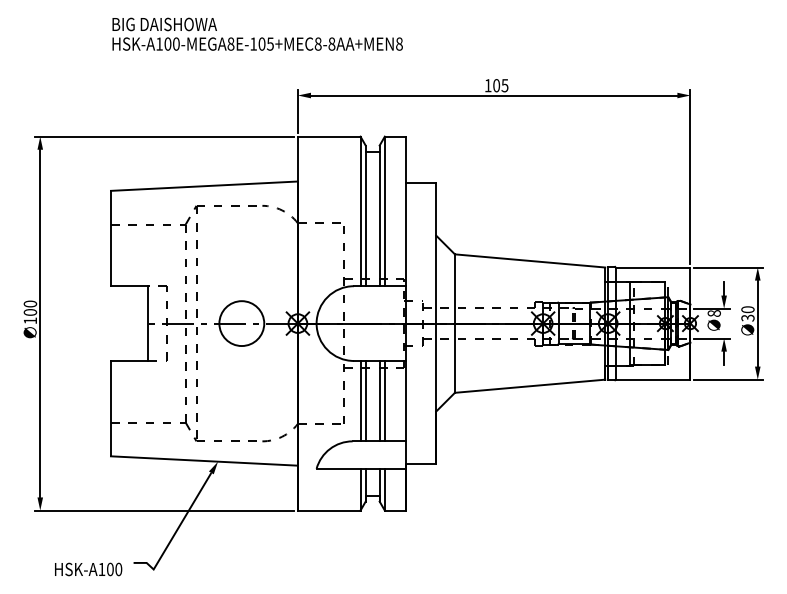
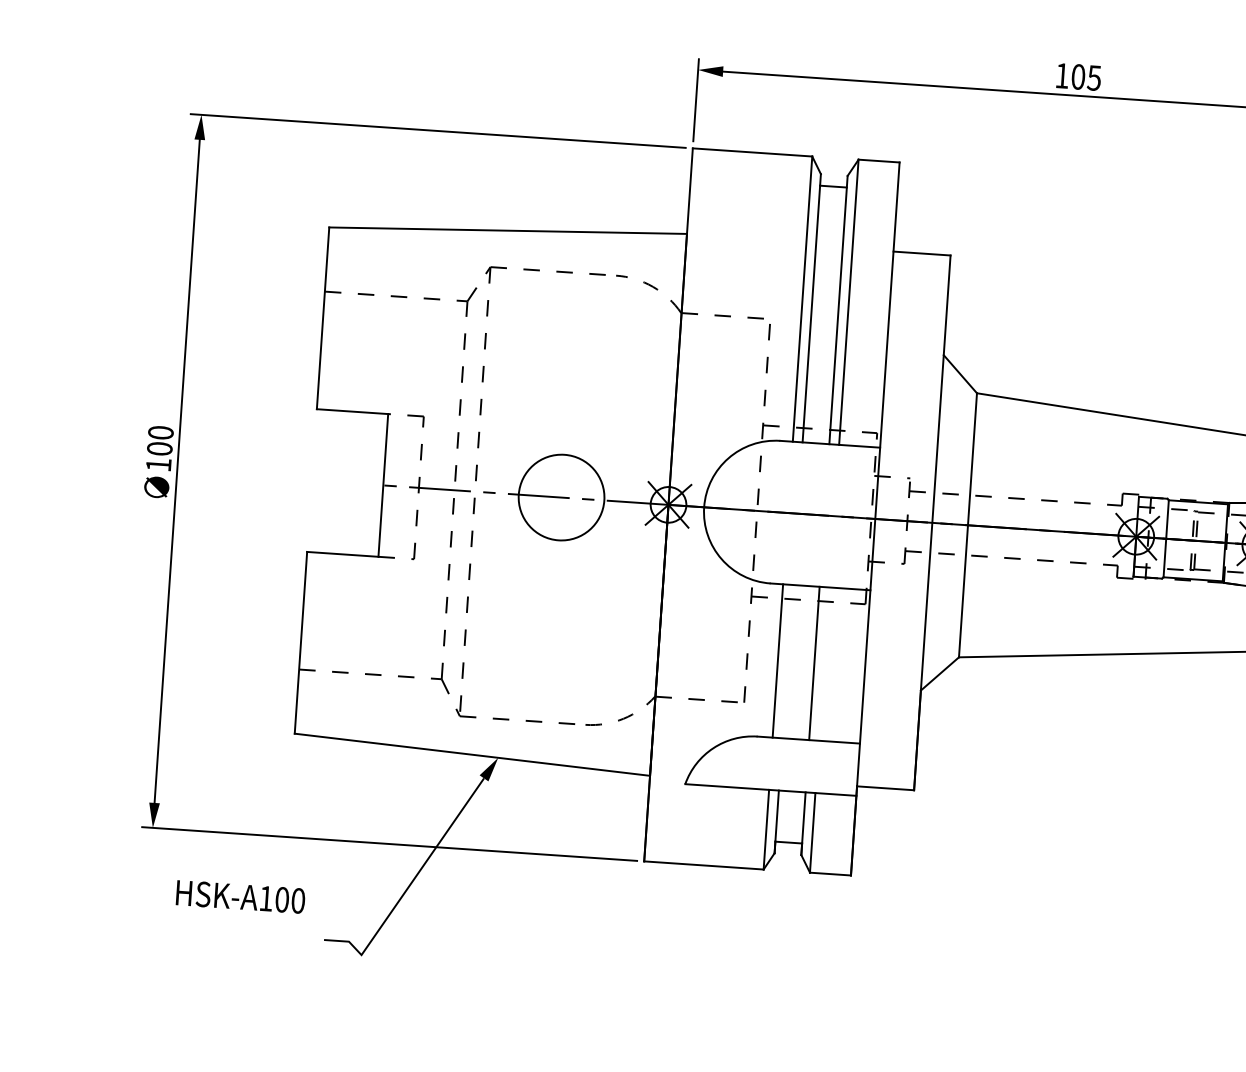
line: (365, 400) -> (787, 660), removed
line: (384, 400) -> (823, 662), removed
text: (88, 569) -> (240, 897), moved

